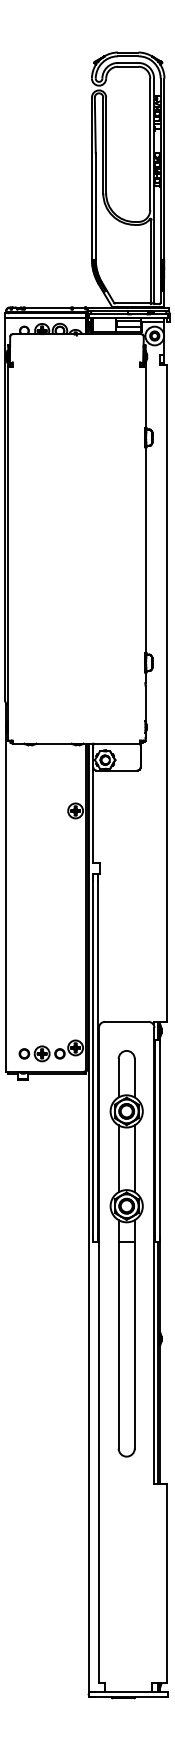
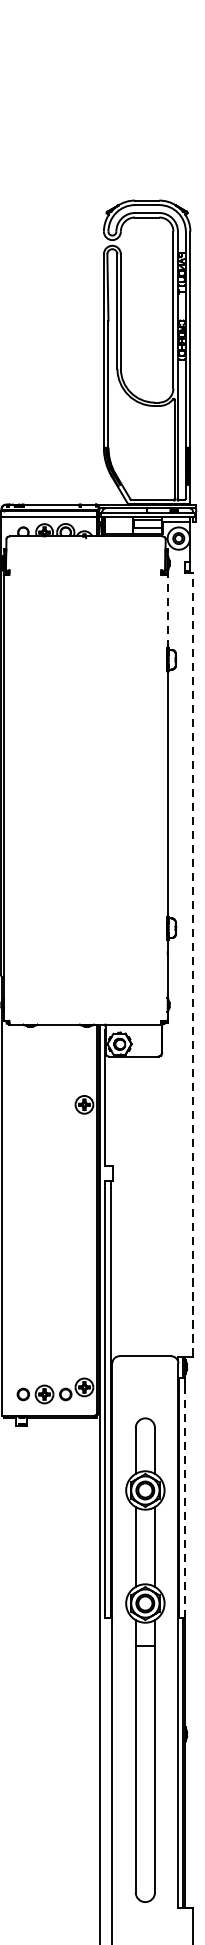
line: (145, 395) -> (167, 609), solid -> dashed
line: (166, 693) -> (192, 964), solid -> dashed
line: (160, 1141) -> (185, 1498), solid -> dashed
part: (126, 1253) -> (145, 1659), moved

